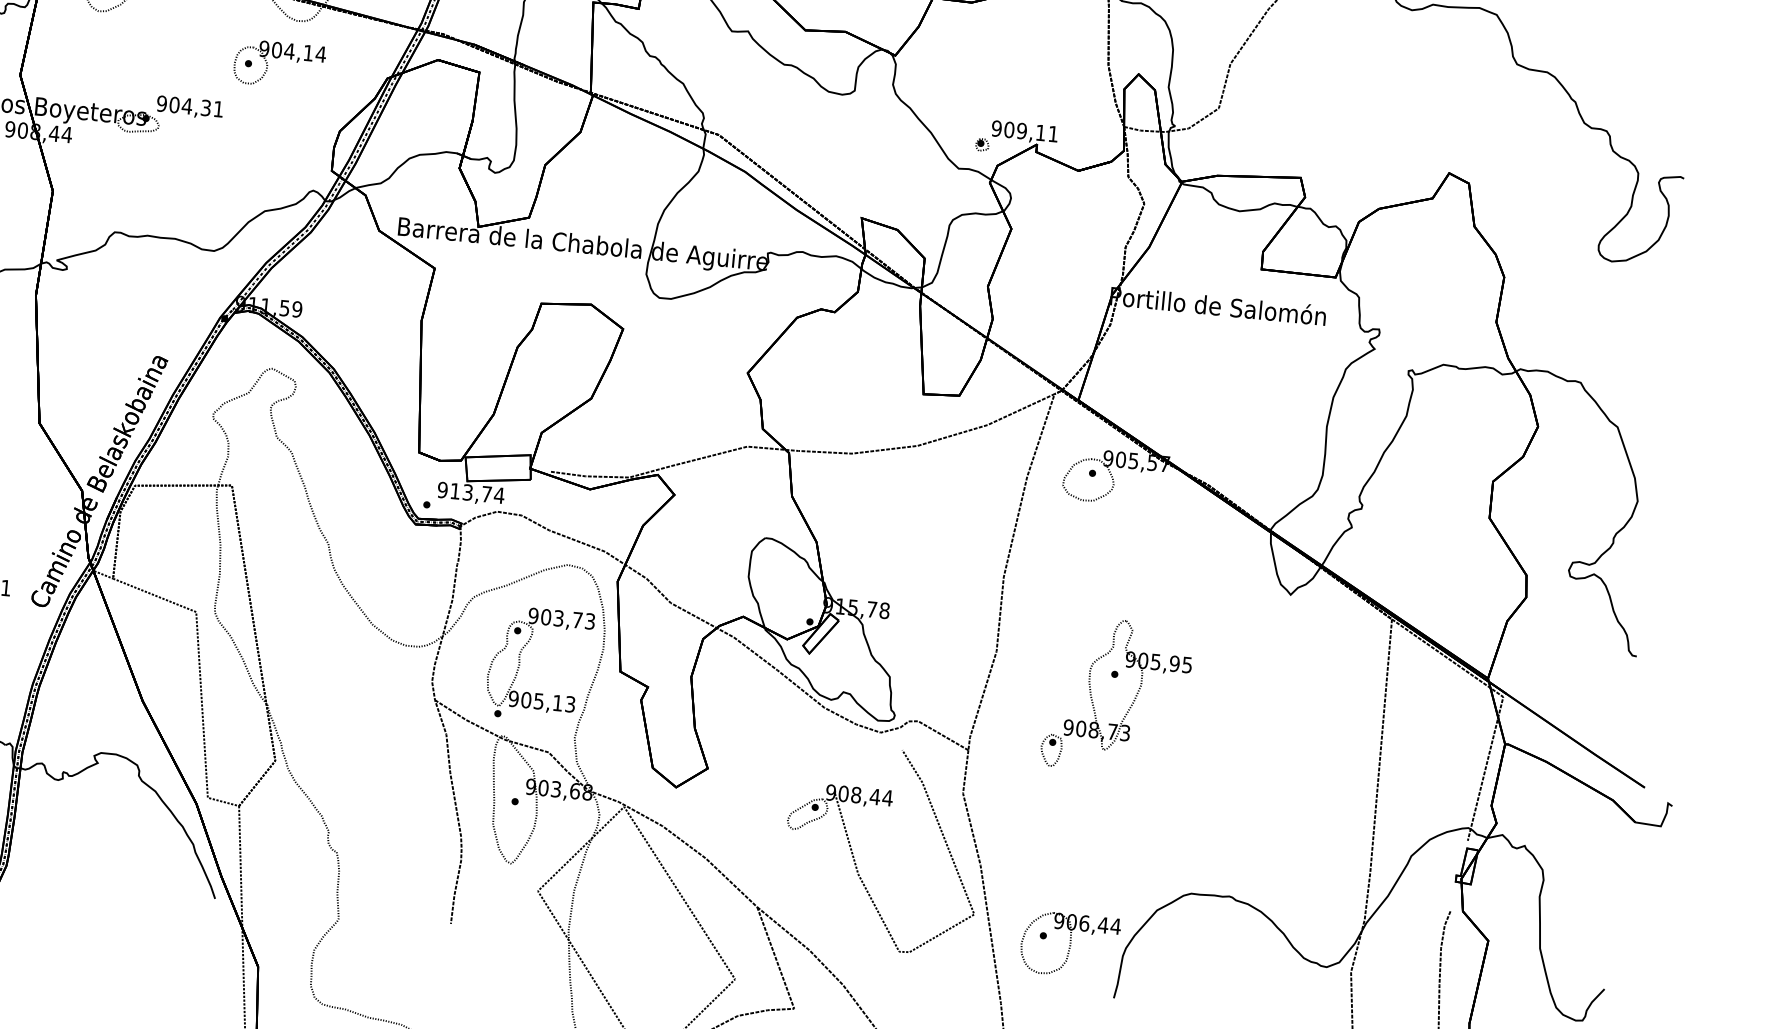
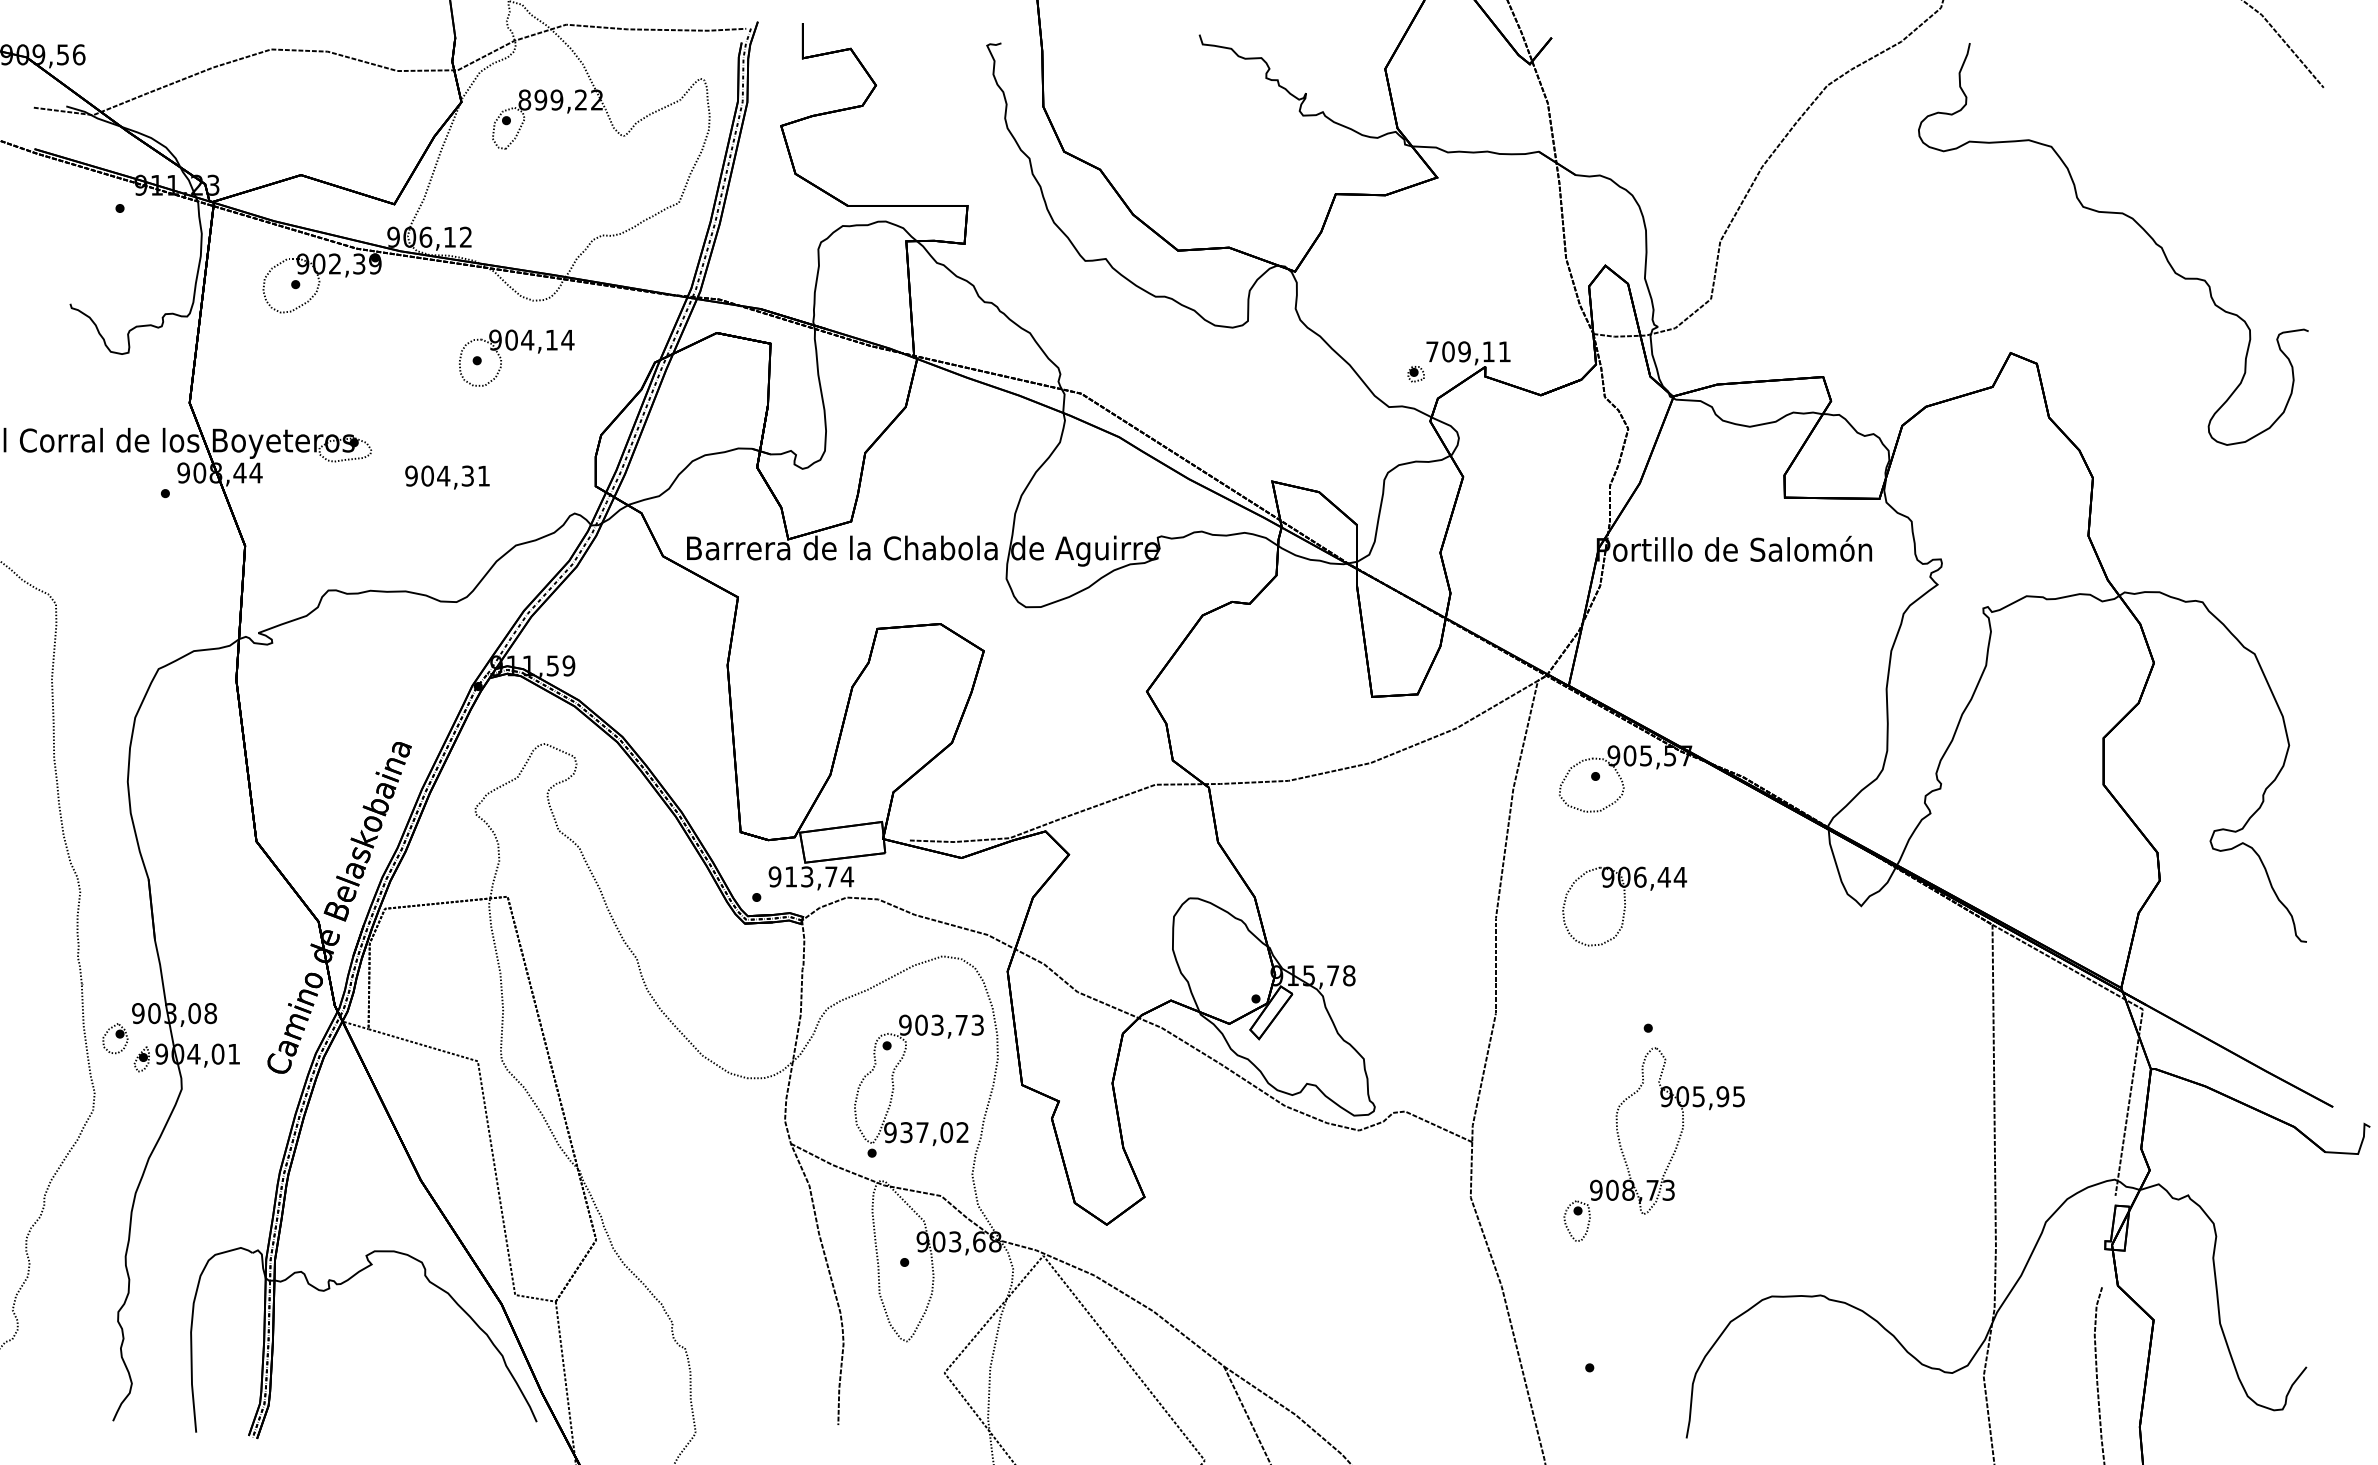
text: (190, 107) -> (447, 477), moved
text: (996, 128) -> (1432, 351), 909,11 -> 709,11
text: (548, 702) -> (934, 1132), 905,13 -> 937,02
part: (1130, 705) -> (1672, 1154), moved
part: (854, 856) -> (1340, 1290), removed
part: (1069, 945) -> (1624, 906), moved

